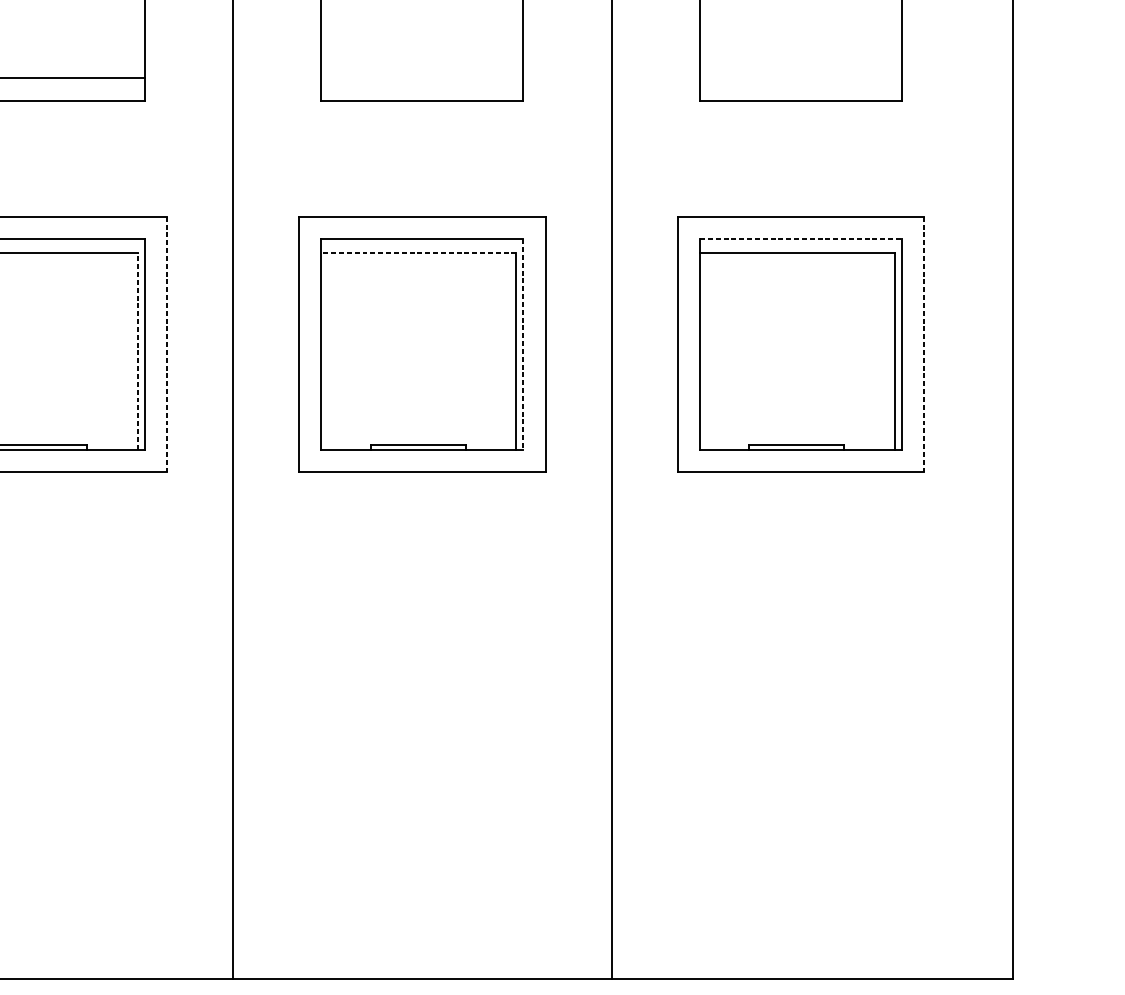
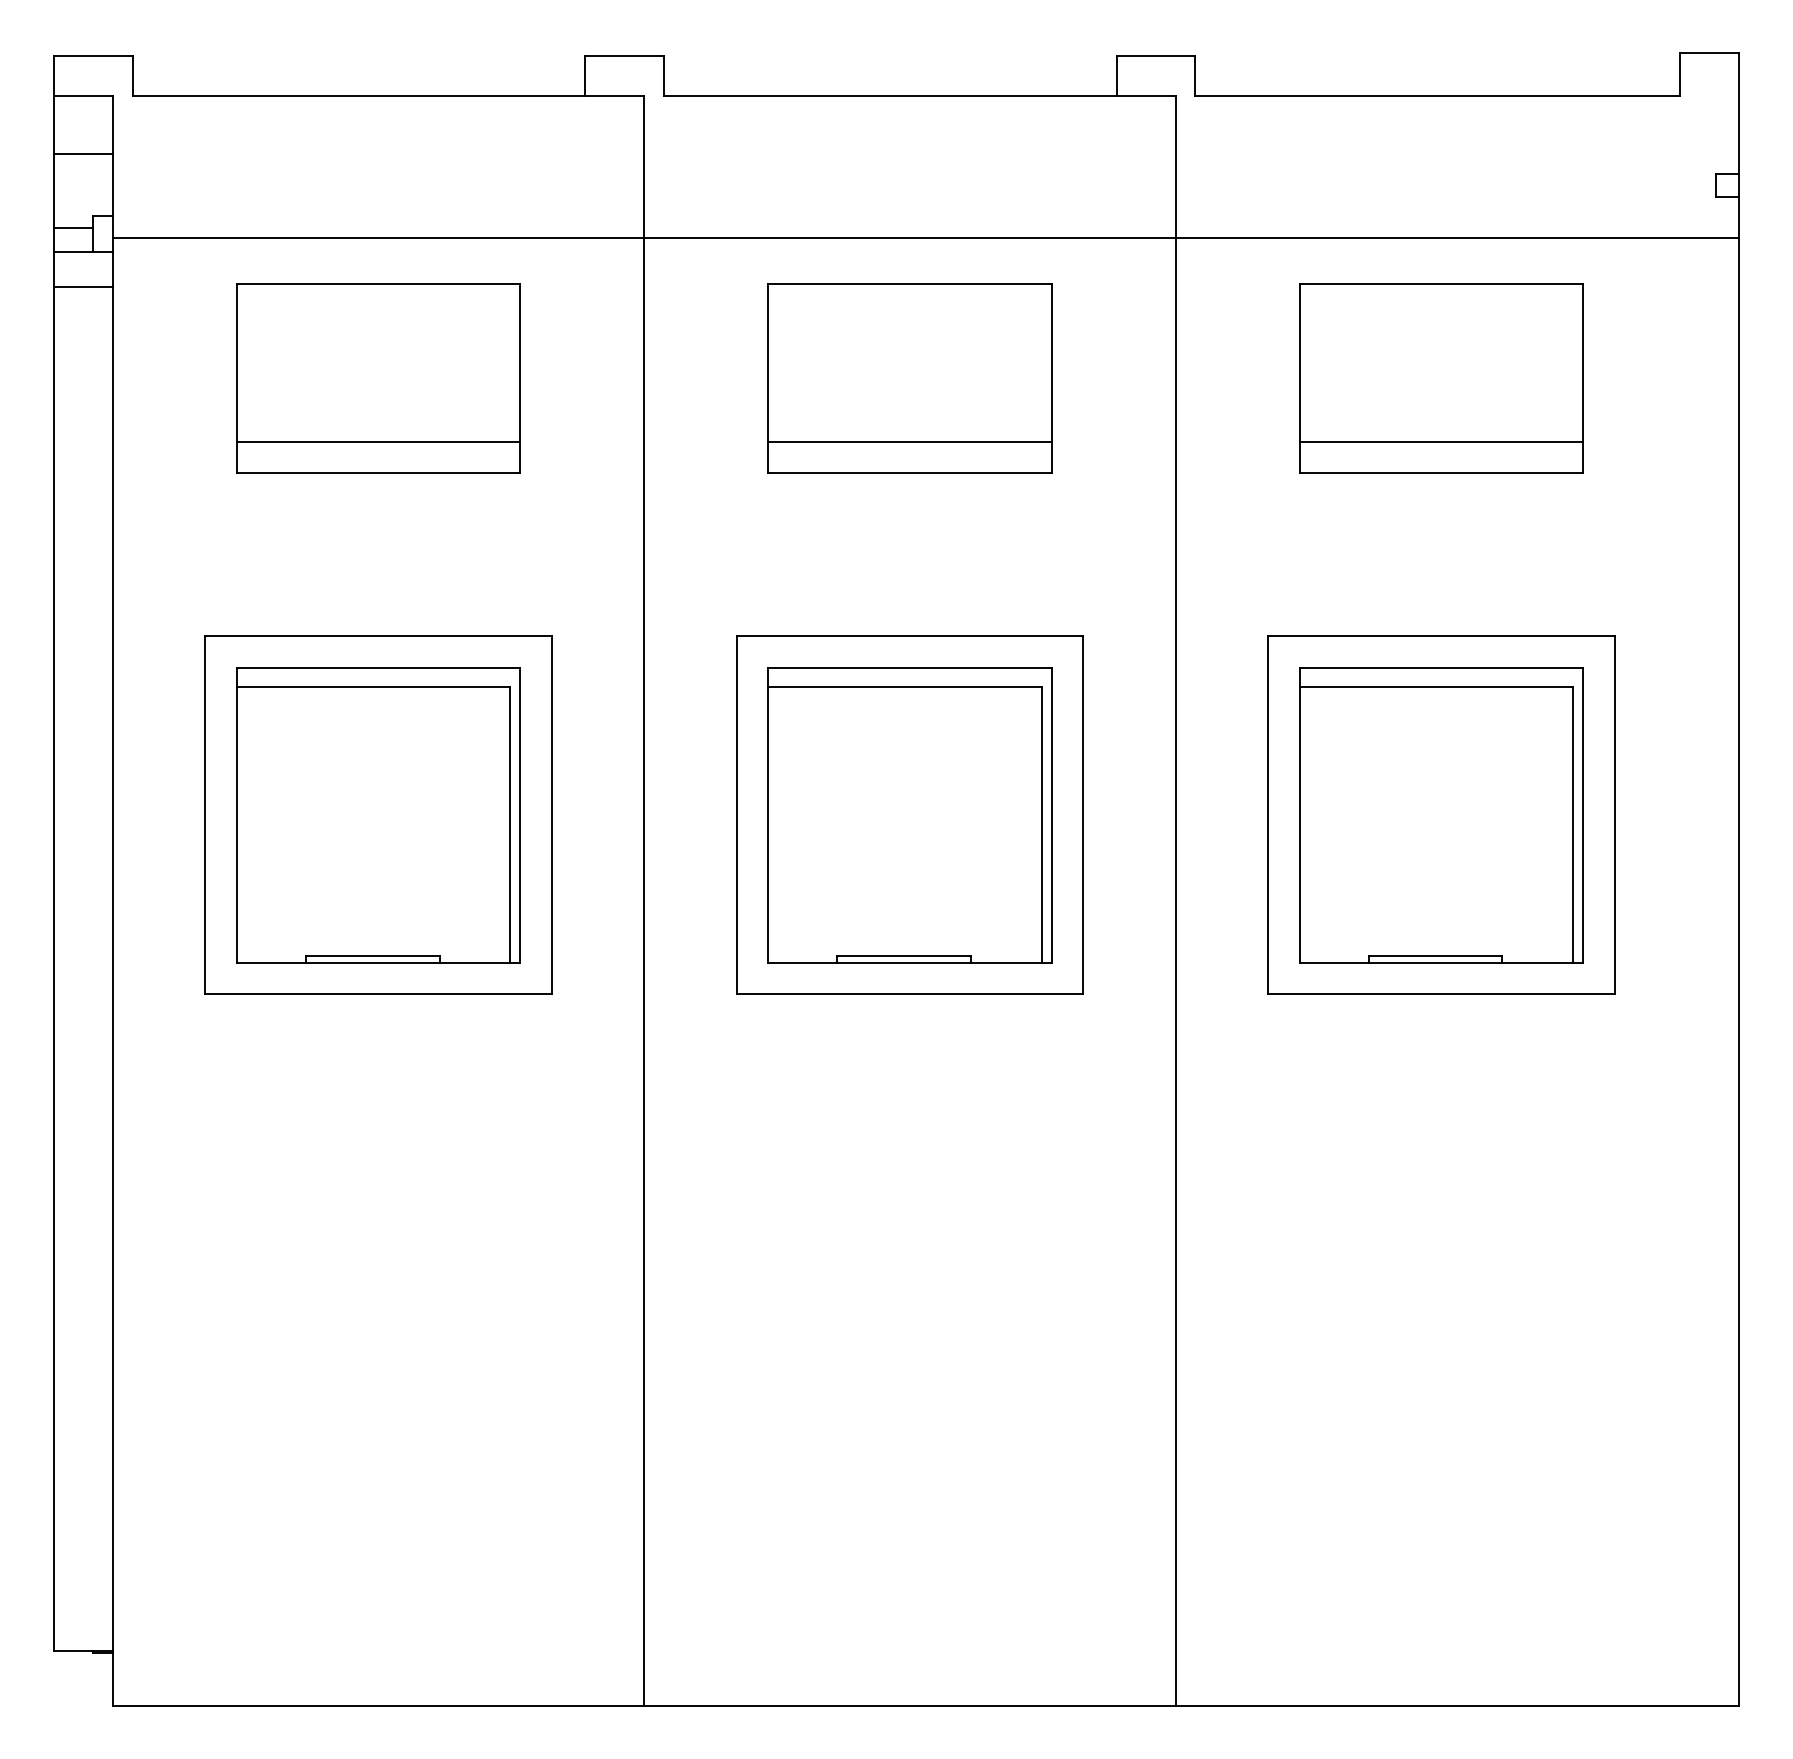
line: (422, 78) -> (909, 441), added
line: (801, 78) -> (1441, 441), added
line: (801, 239) -> (1441, 667), dashed -> solid
line: (419, 252) -> (905, 686), dashed -> solid
line: (167, 344) -> (551, 815), dashed -> solid
line: (523, 344) -> (1051, 815), dashed -> solid
line: (924, 344) -> (1614, 815), dashed -> solid
line: (137, 350) -> (510, 824), dashed -> solid

